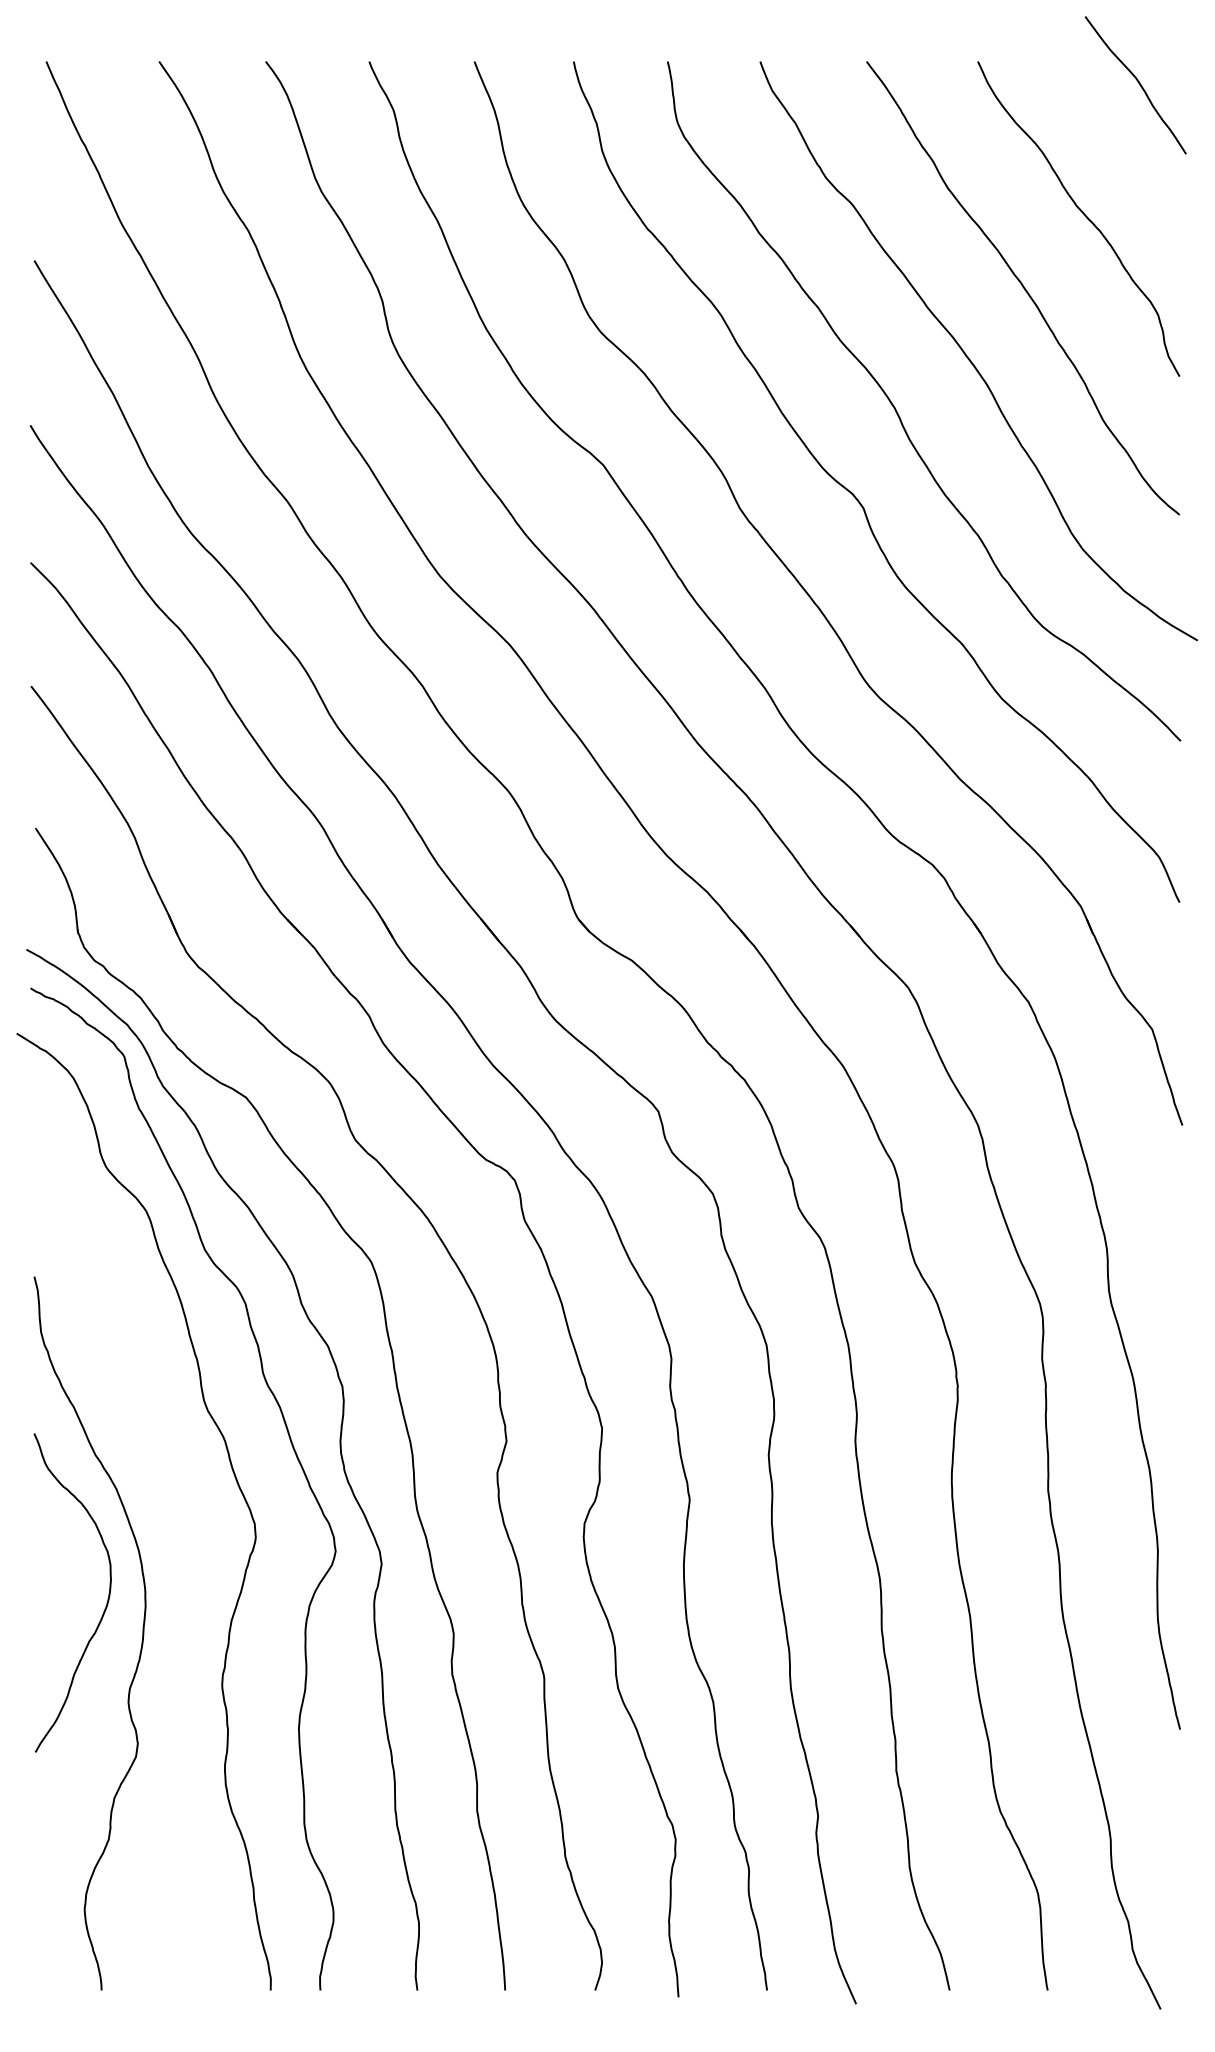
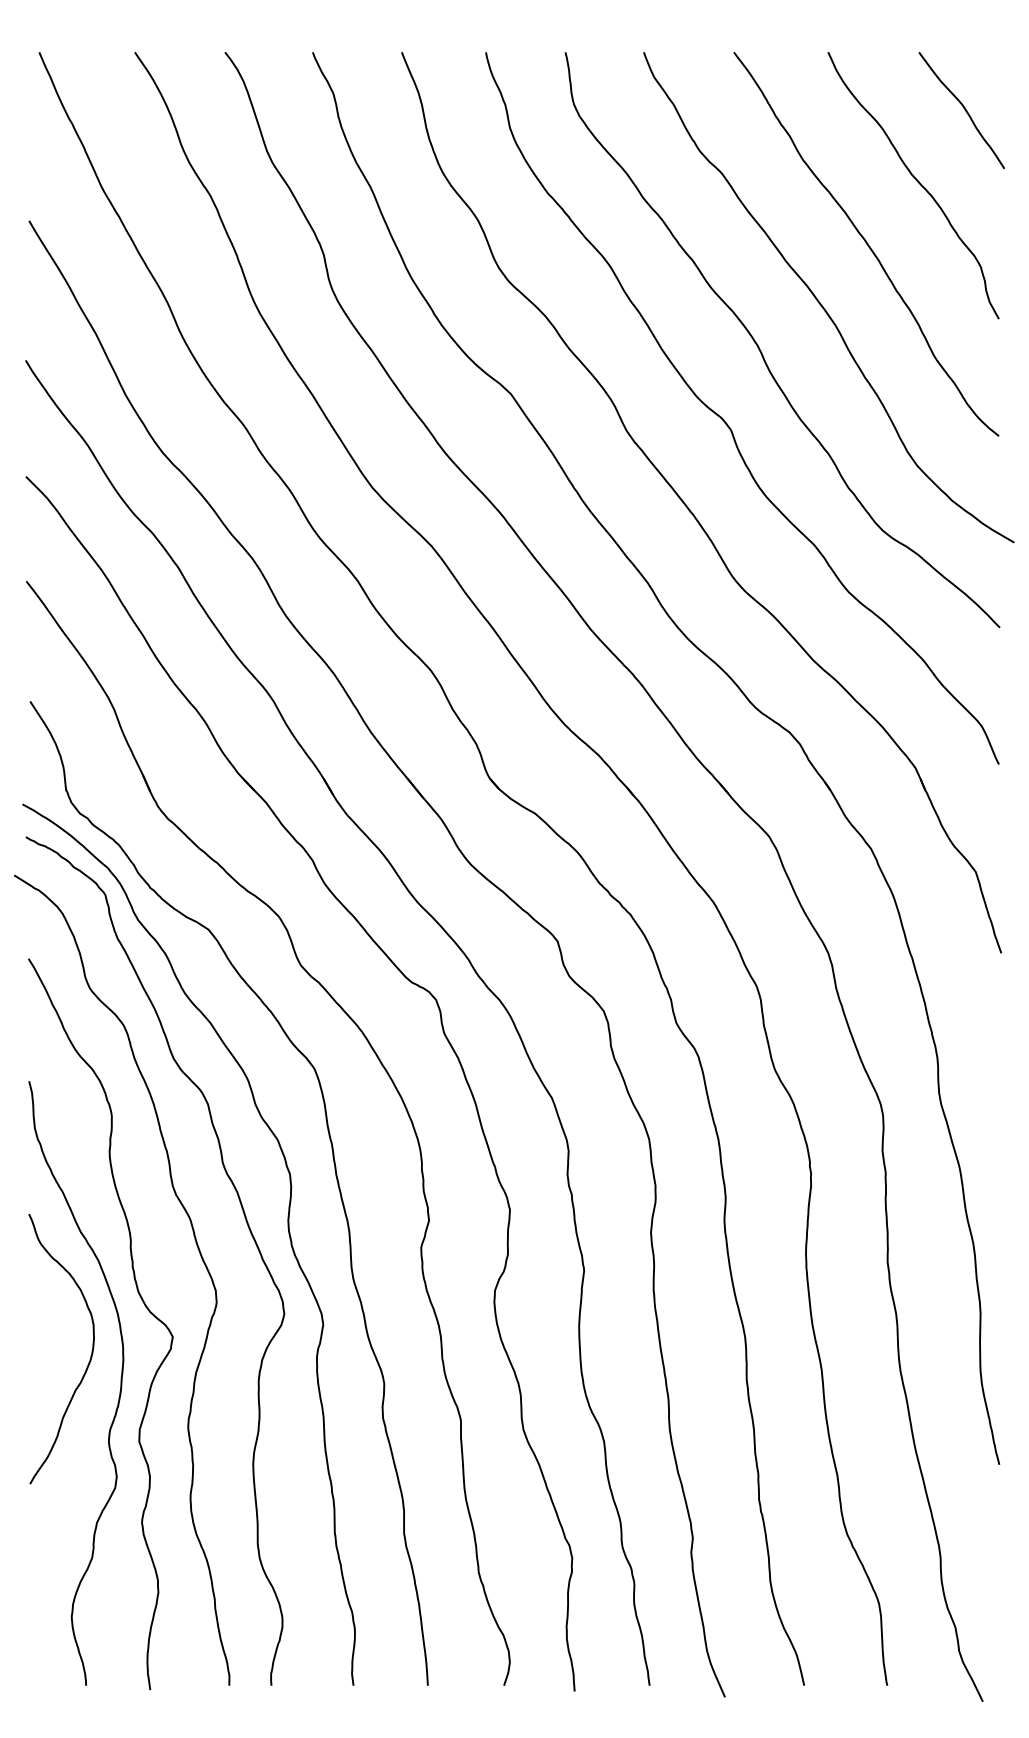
curve: (1137, 82) -> (963, 108), moved
curve: (168, 1537) -> (142, 1302), added

